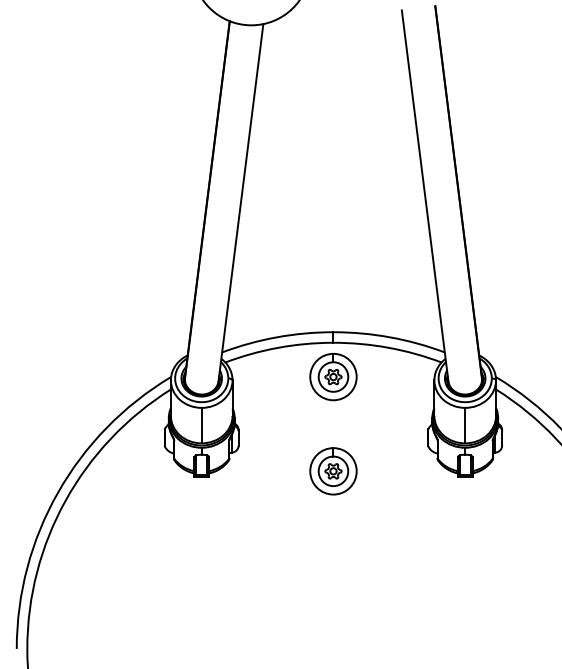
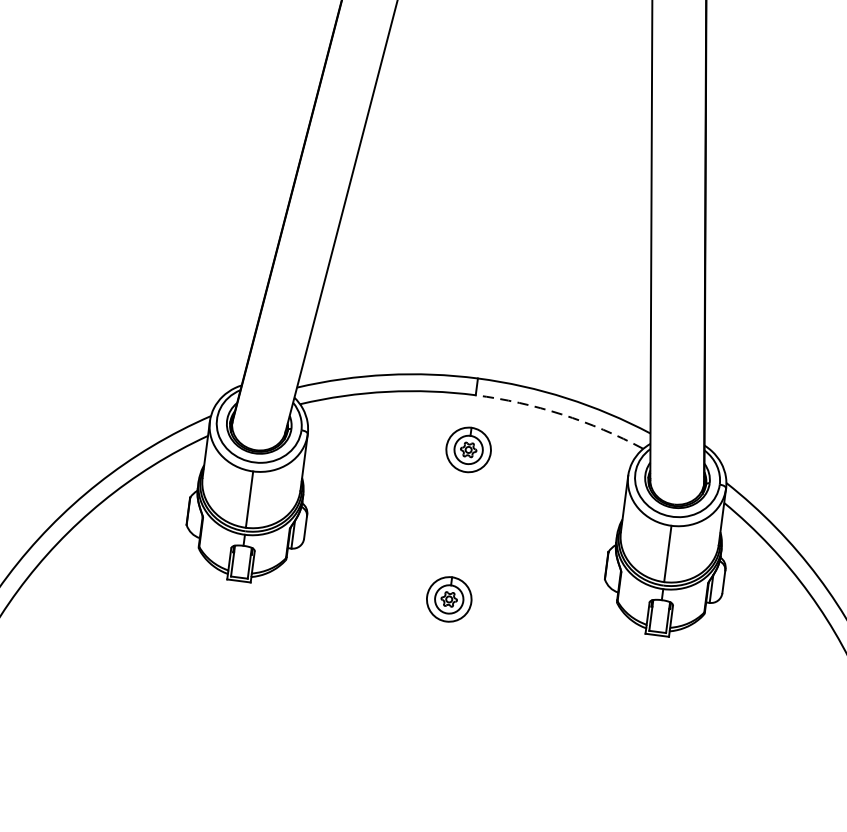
arc: (388, 347) -> (562, 414), solid -> dashed
part: (333, 377) -> (468, 450), size x0.6
part: (333, 471) -> (449, 599), size x0.6

